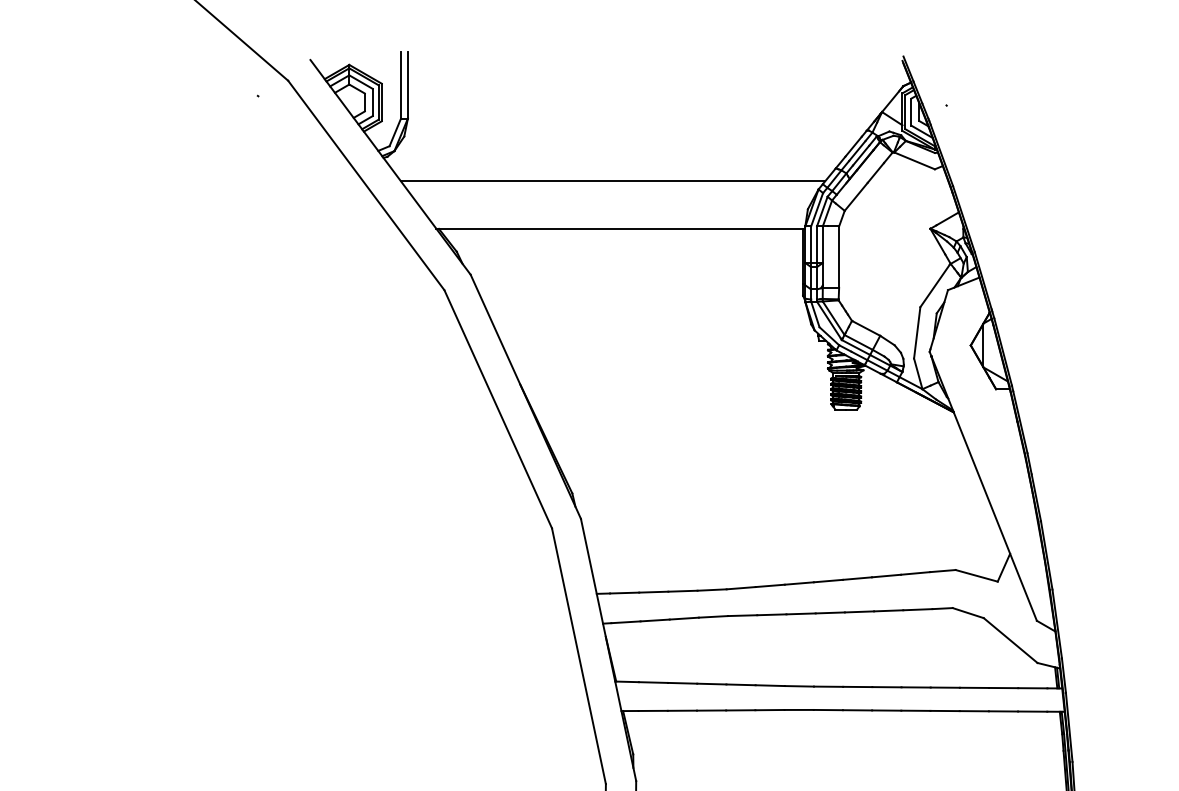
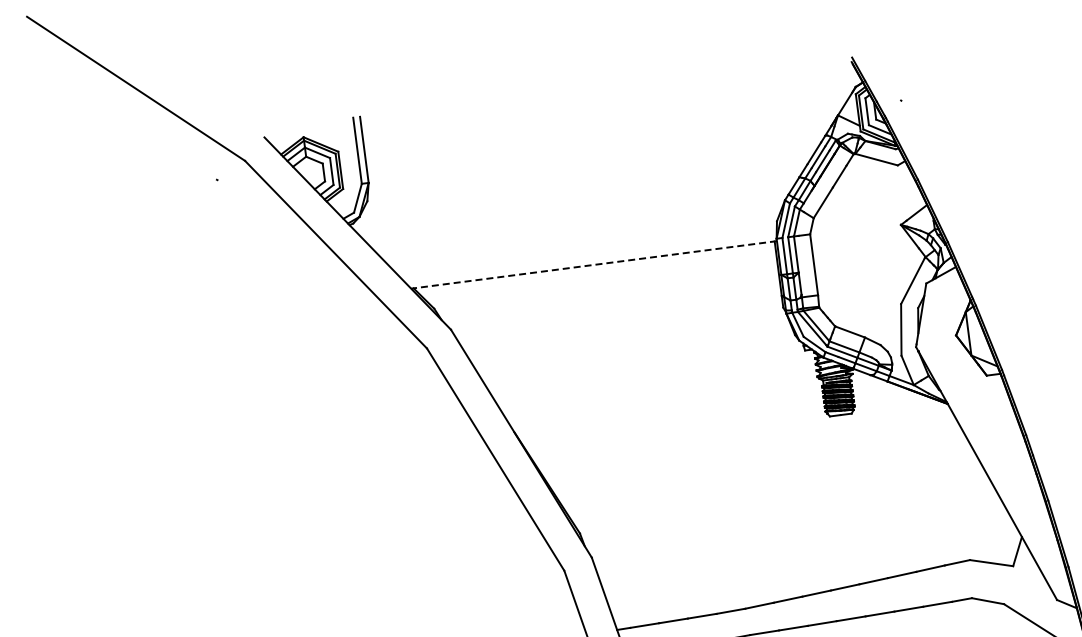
line: (612, 181) -> (579, 218), removed
line: (620, 228) -> (593, 264), solid -> dashed

